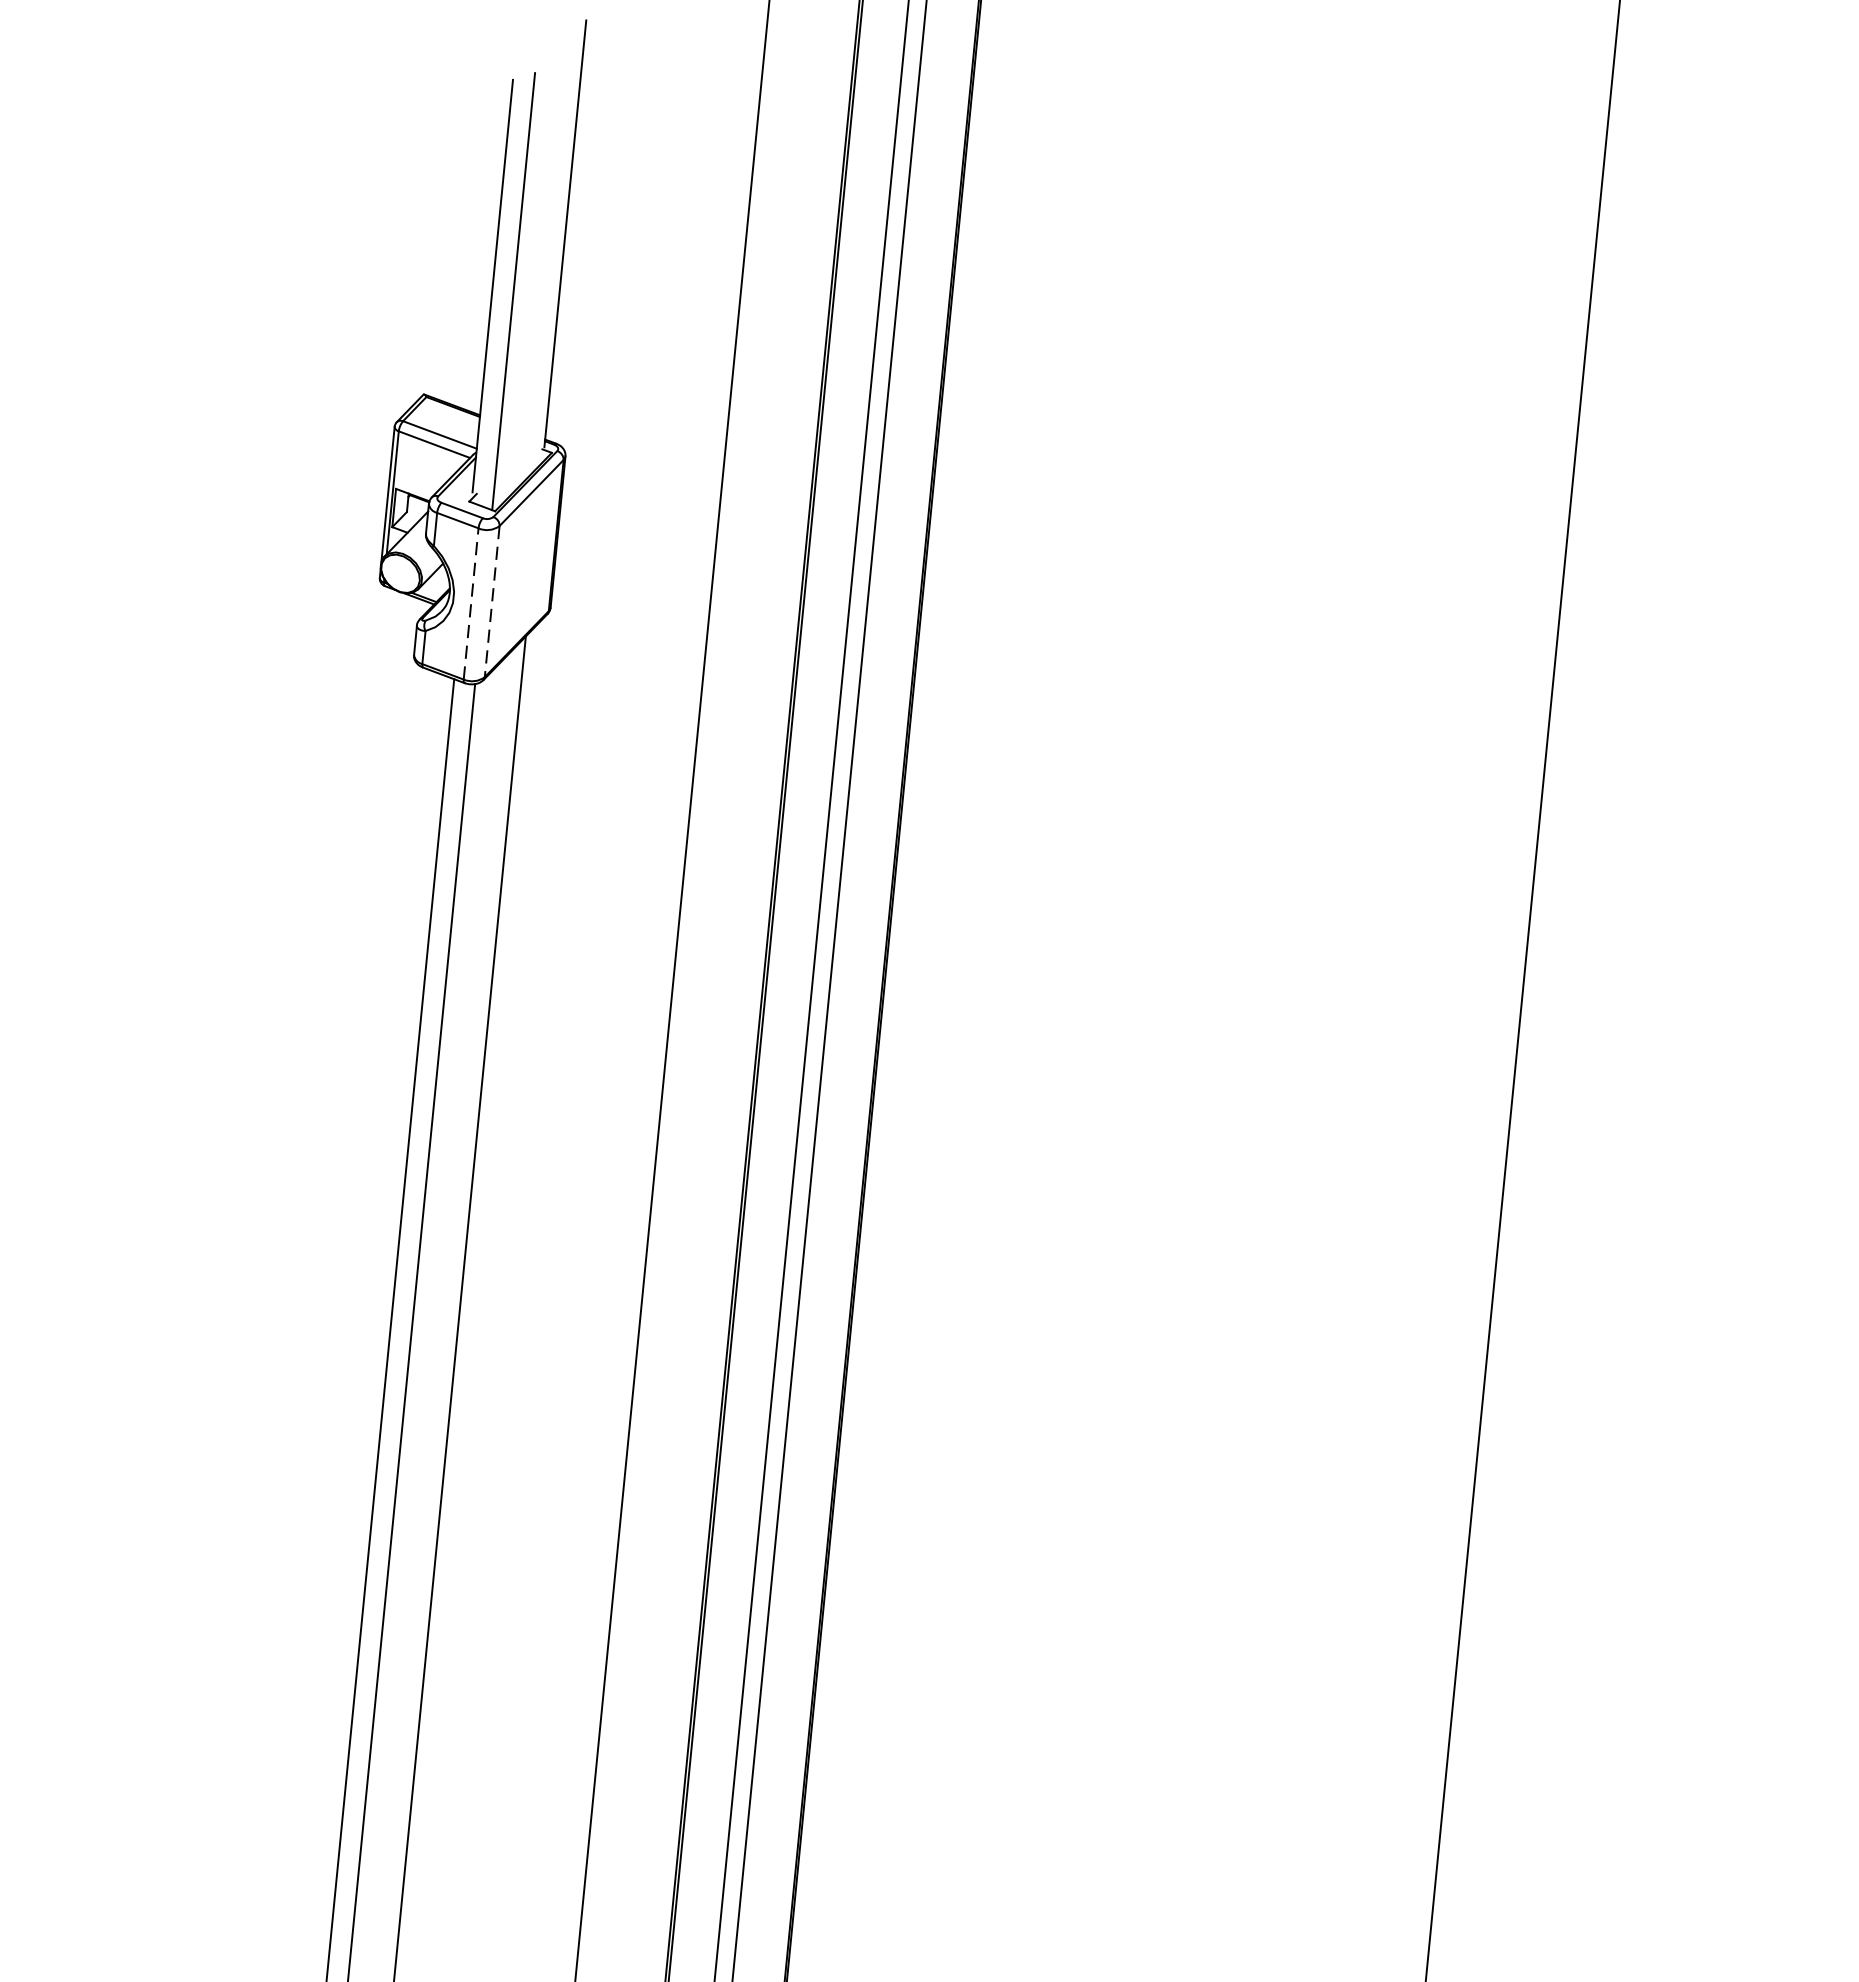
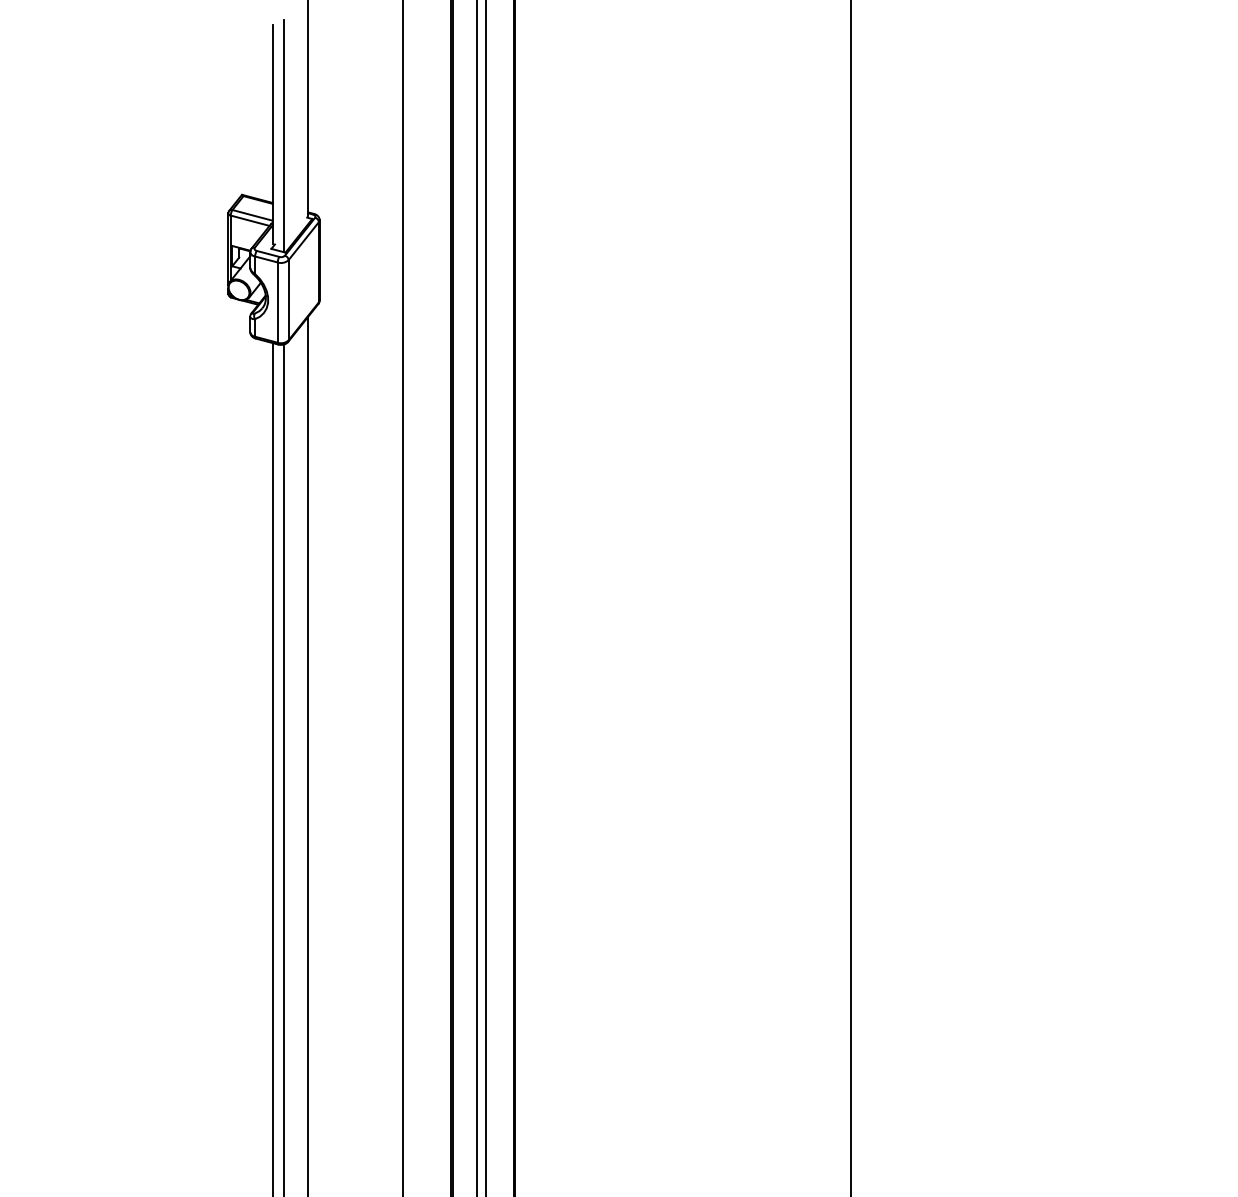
line: (491, 601) -> (288, 300), dashed -> solid
line: (470, 603) -> (277, 302), dashed -> solid

